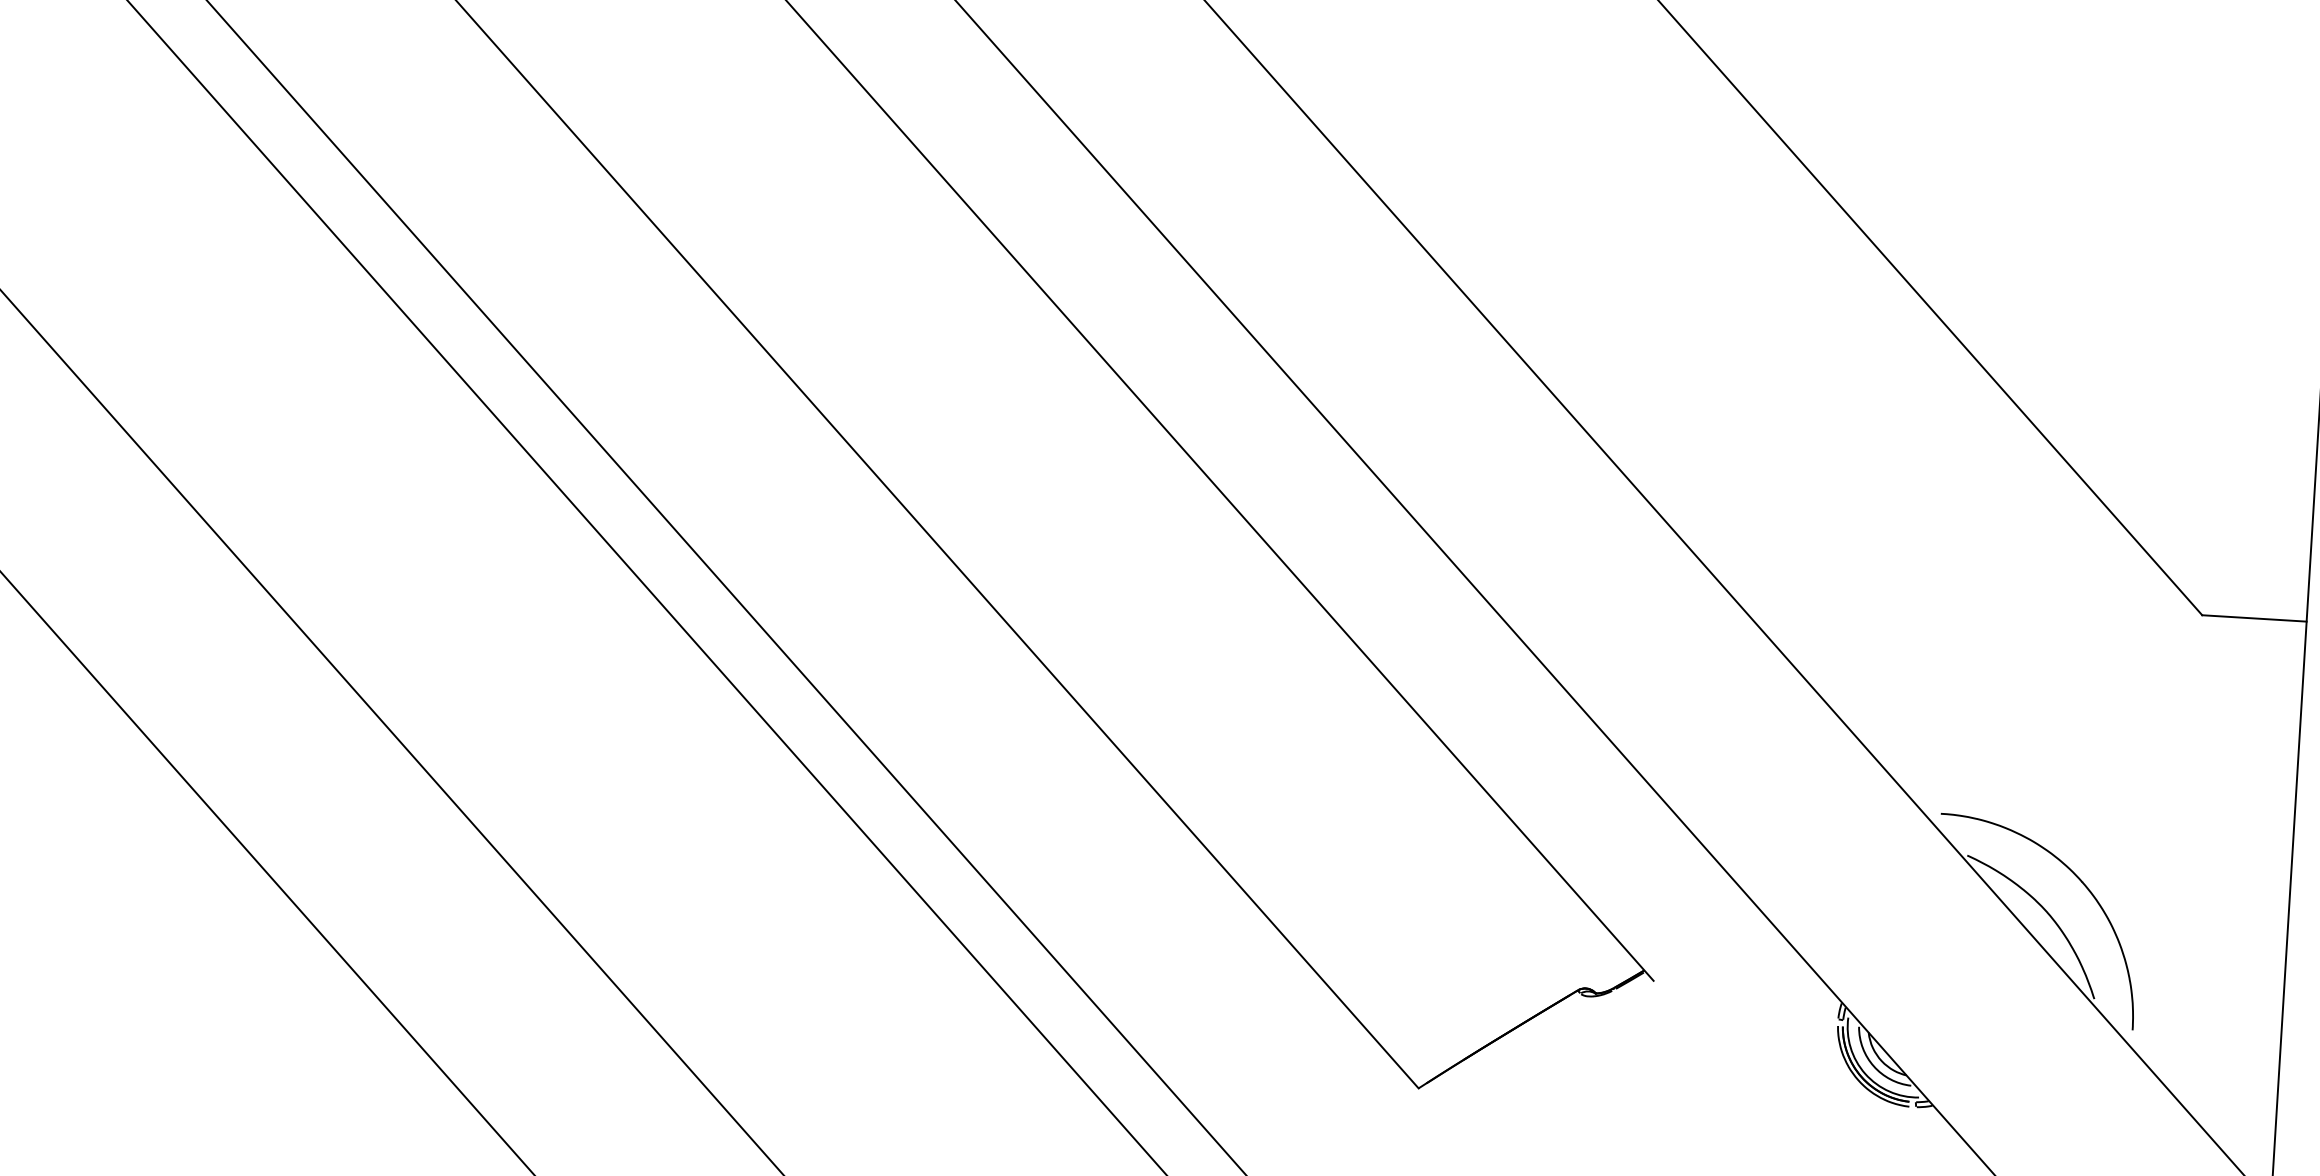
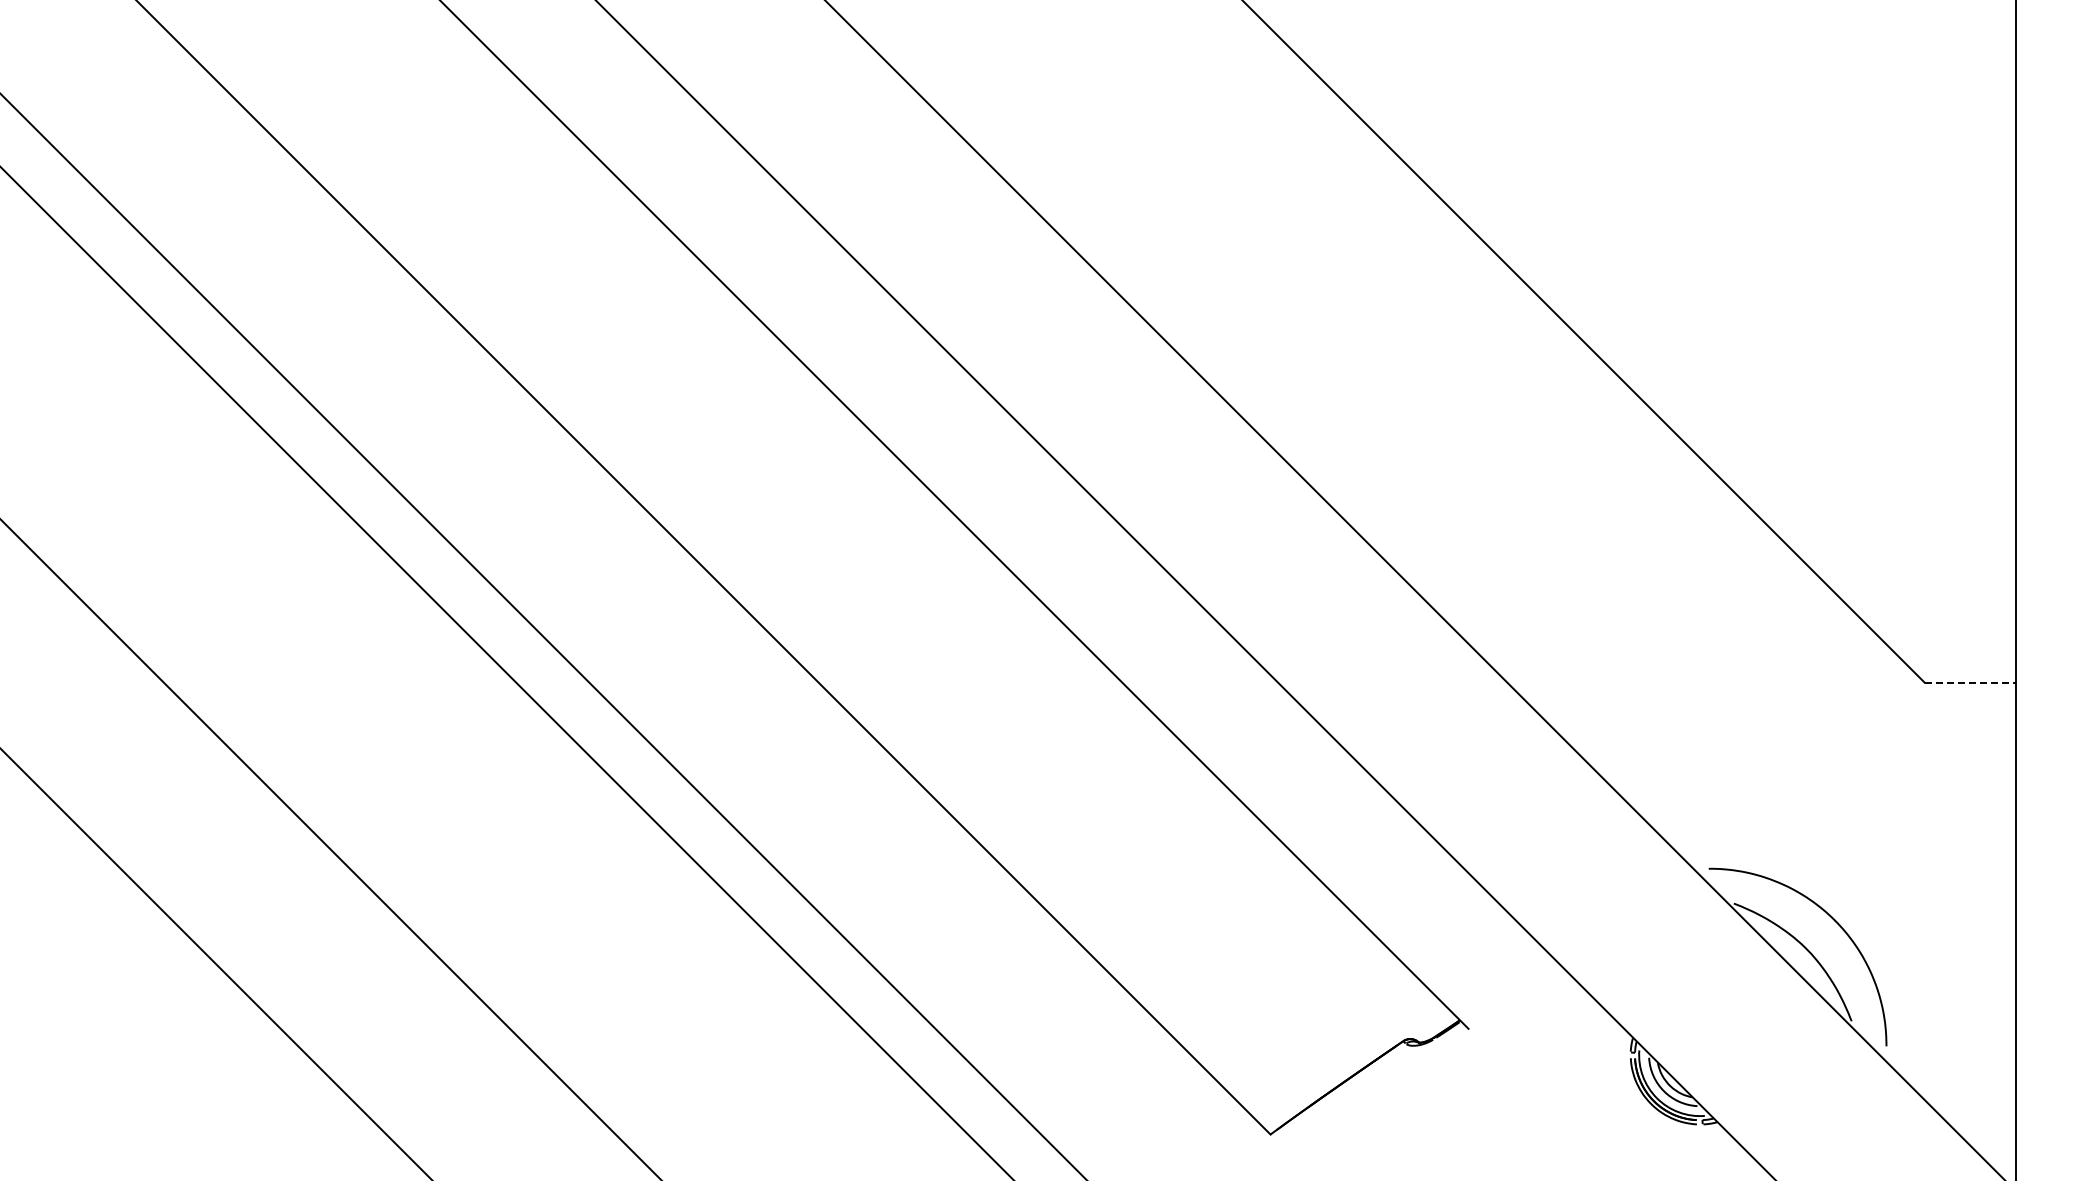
line: (2254, 618) -> (1970, 682), solid -> dashed

